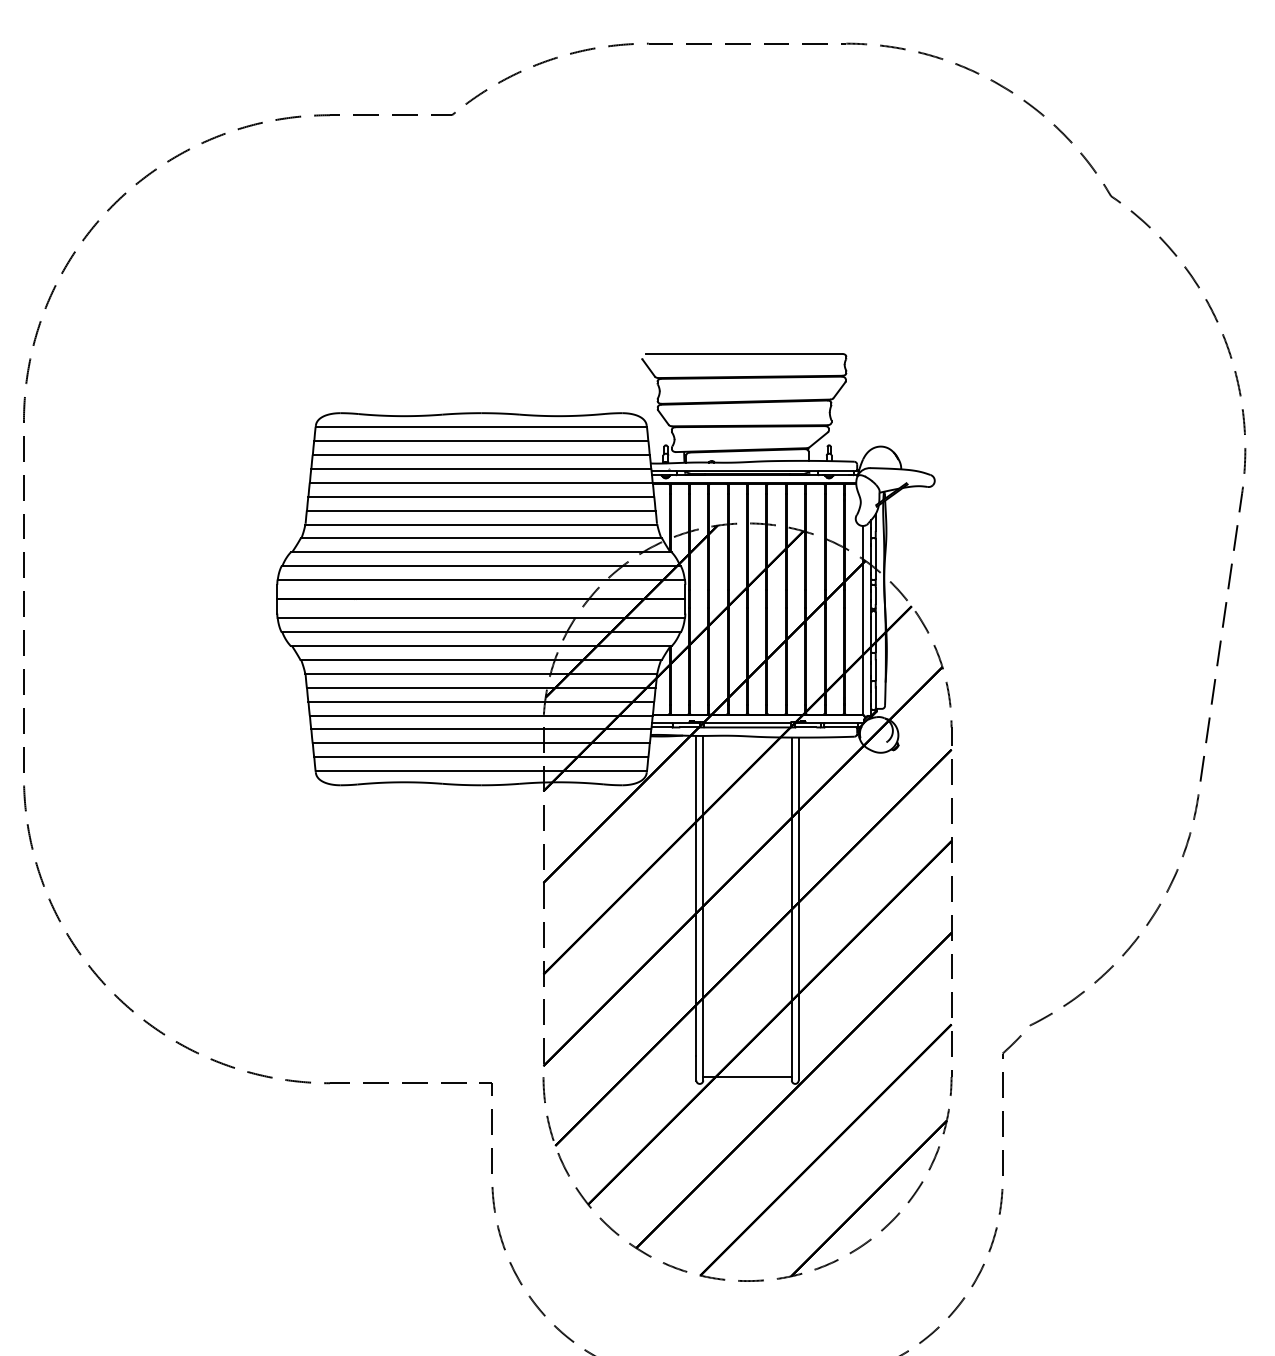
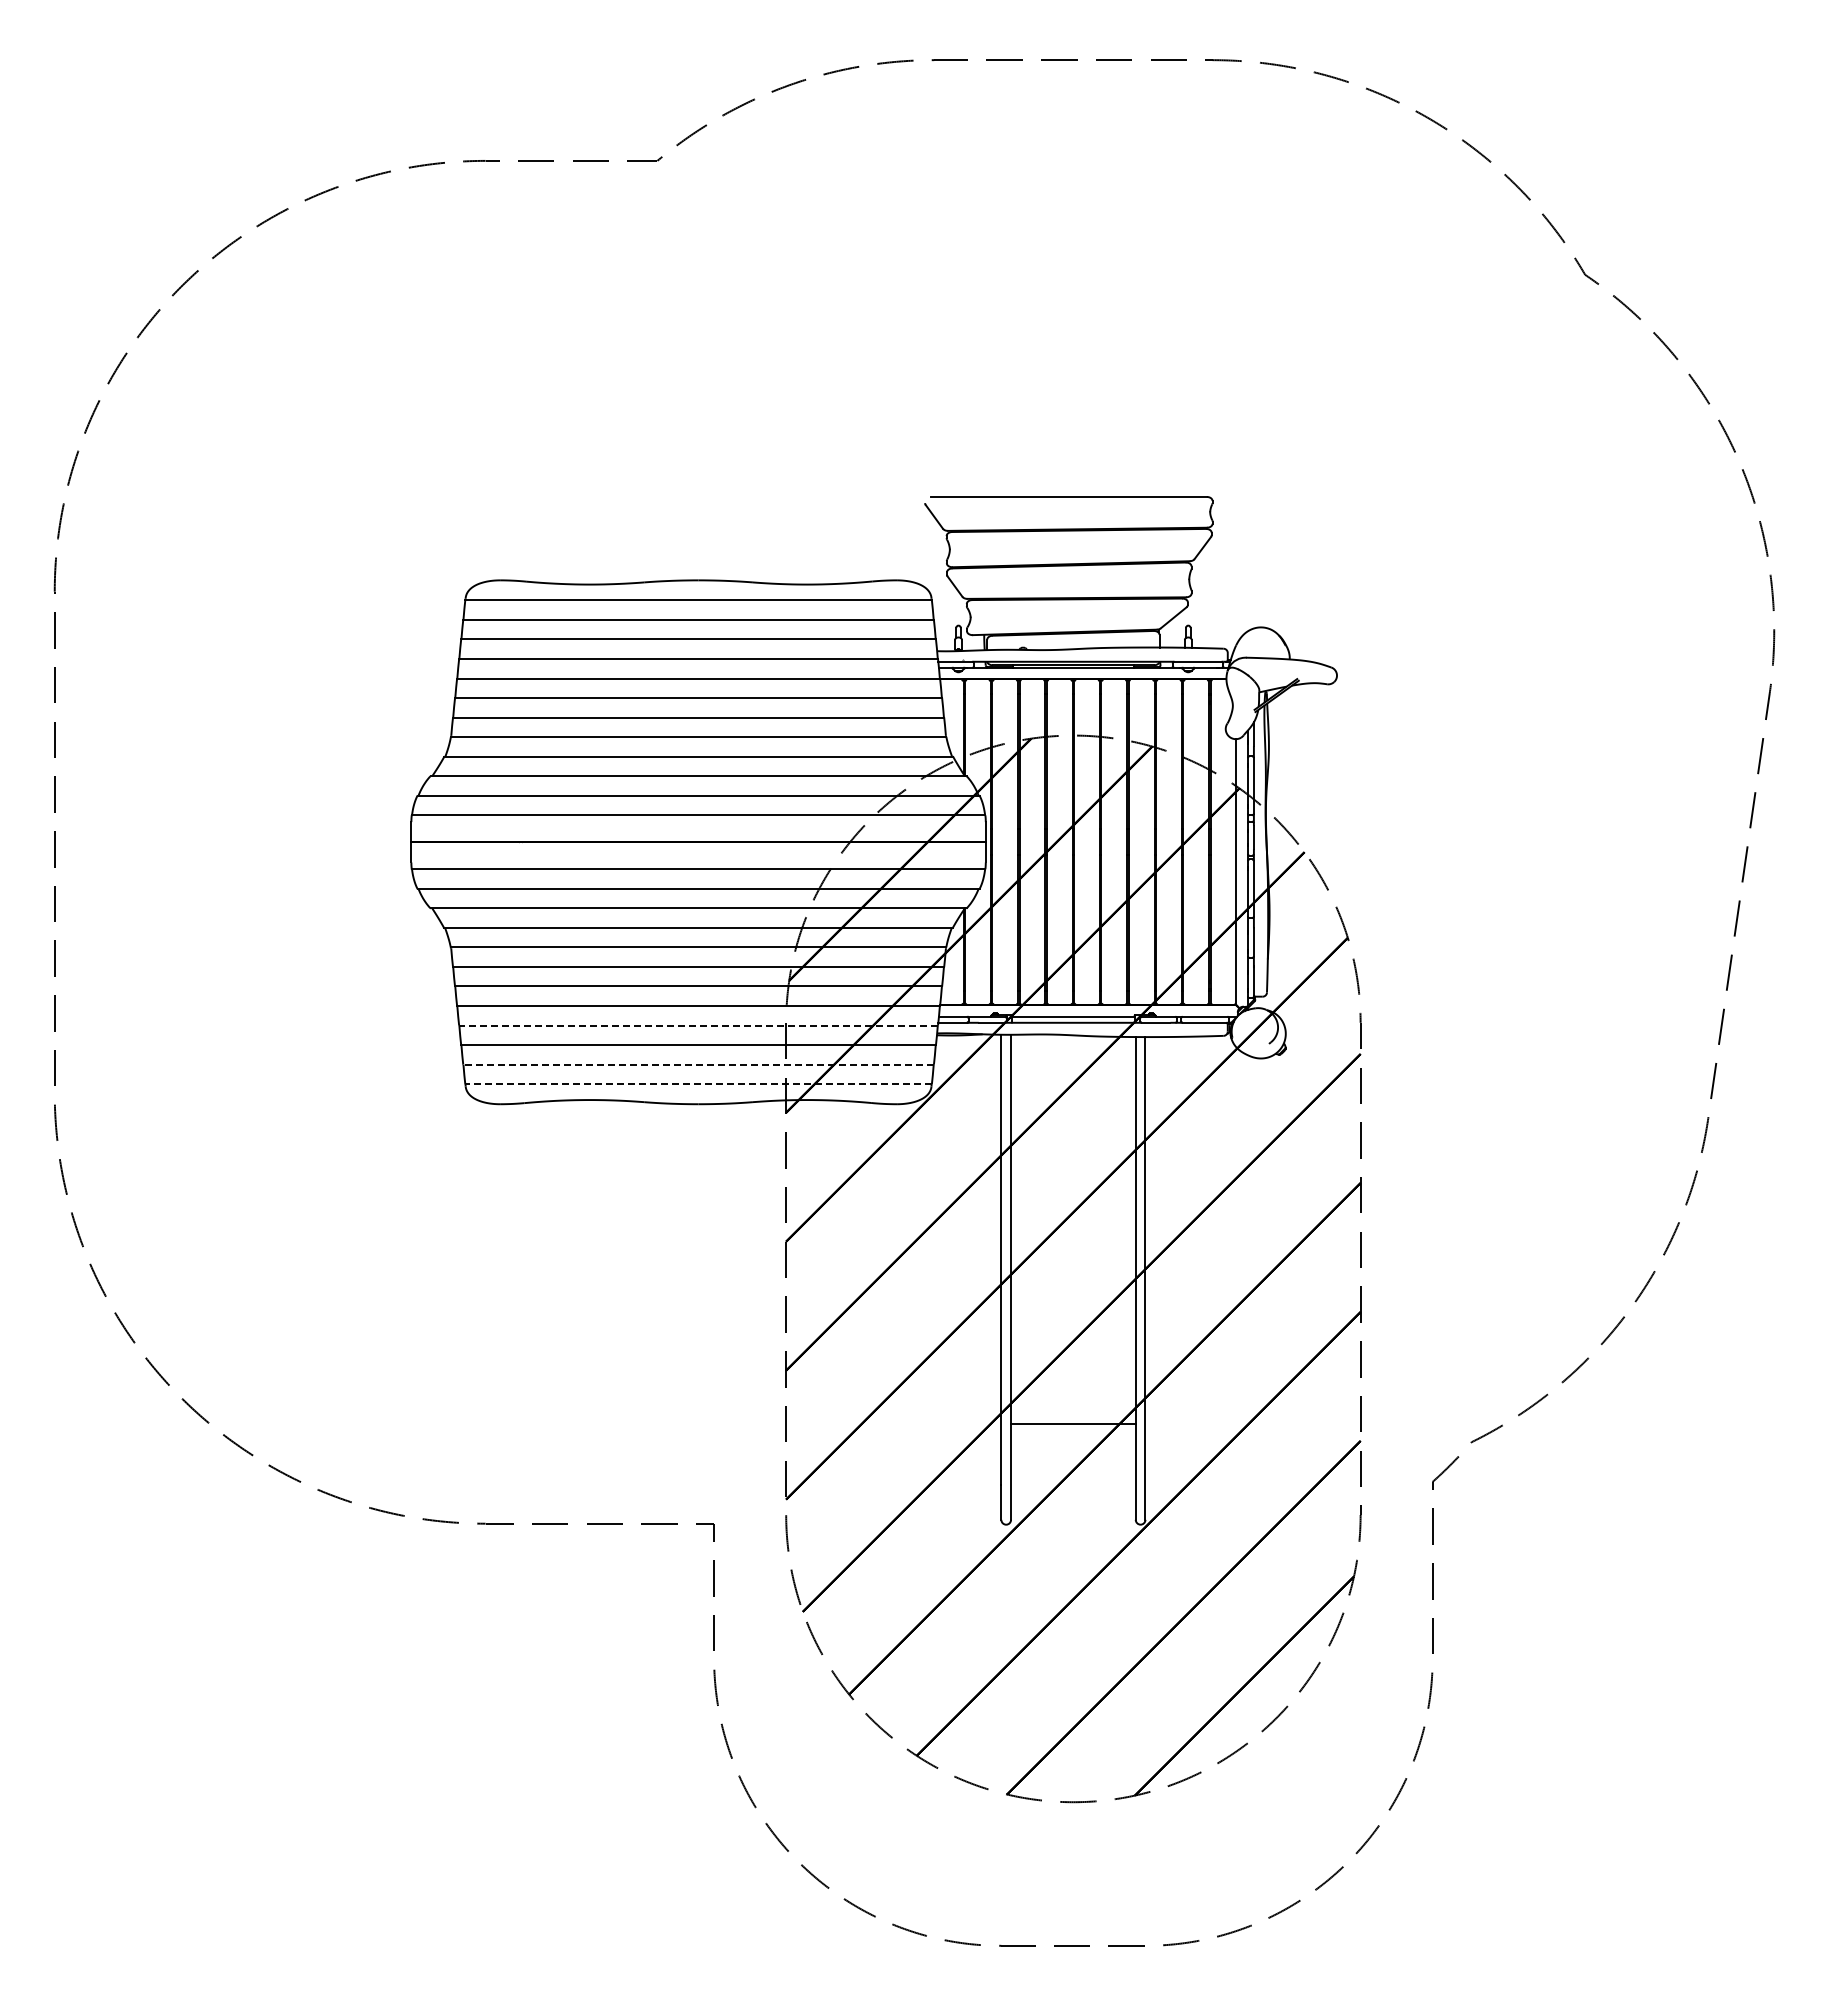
line: (481, 729) -> (698, 1025), solid -> dashed
line: (481, 757) -> (698, 1064), solid -> dashed
line: (481, 771) -> (698, 1084), solid -> dashed
line: (747, 1077) -> (1073, 1424), moved

